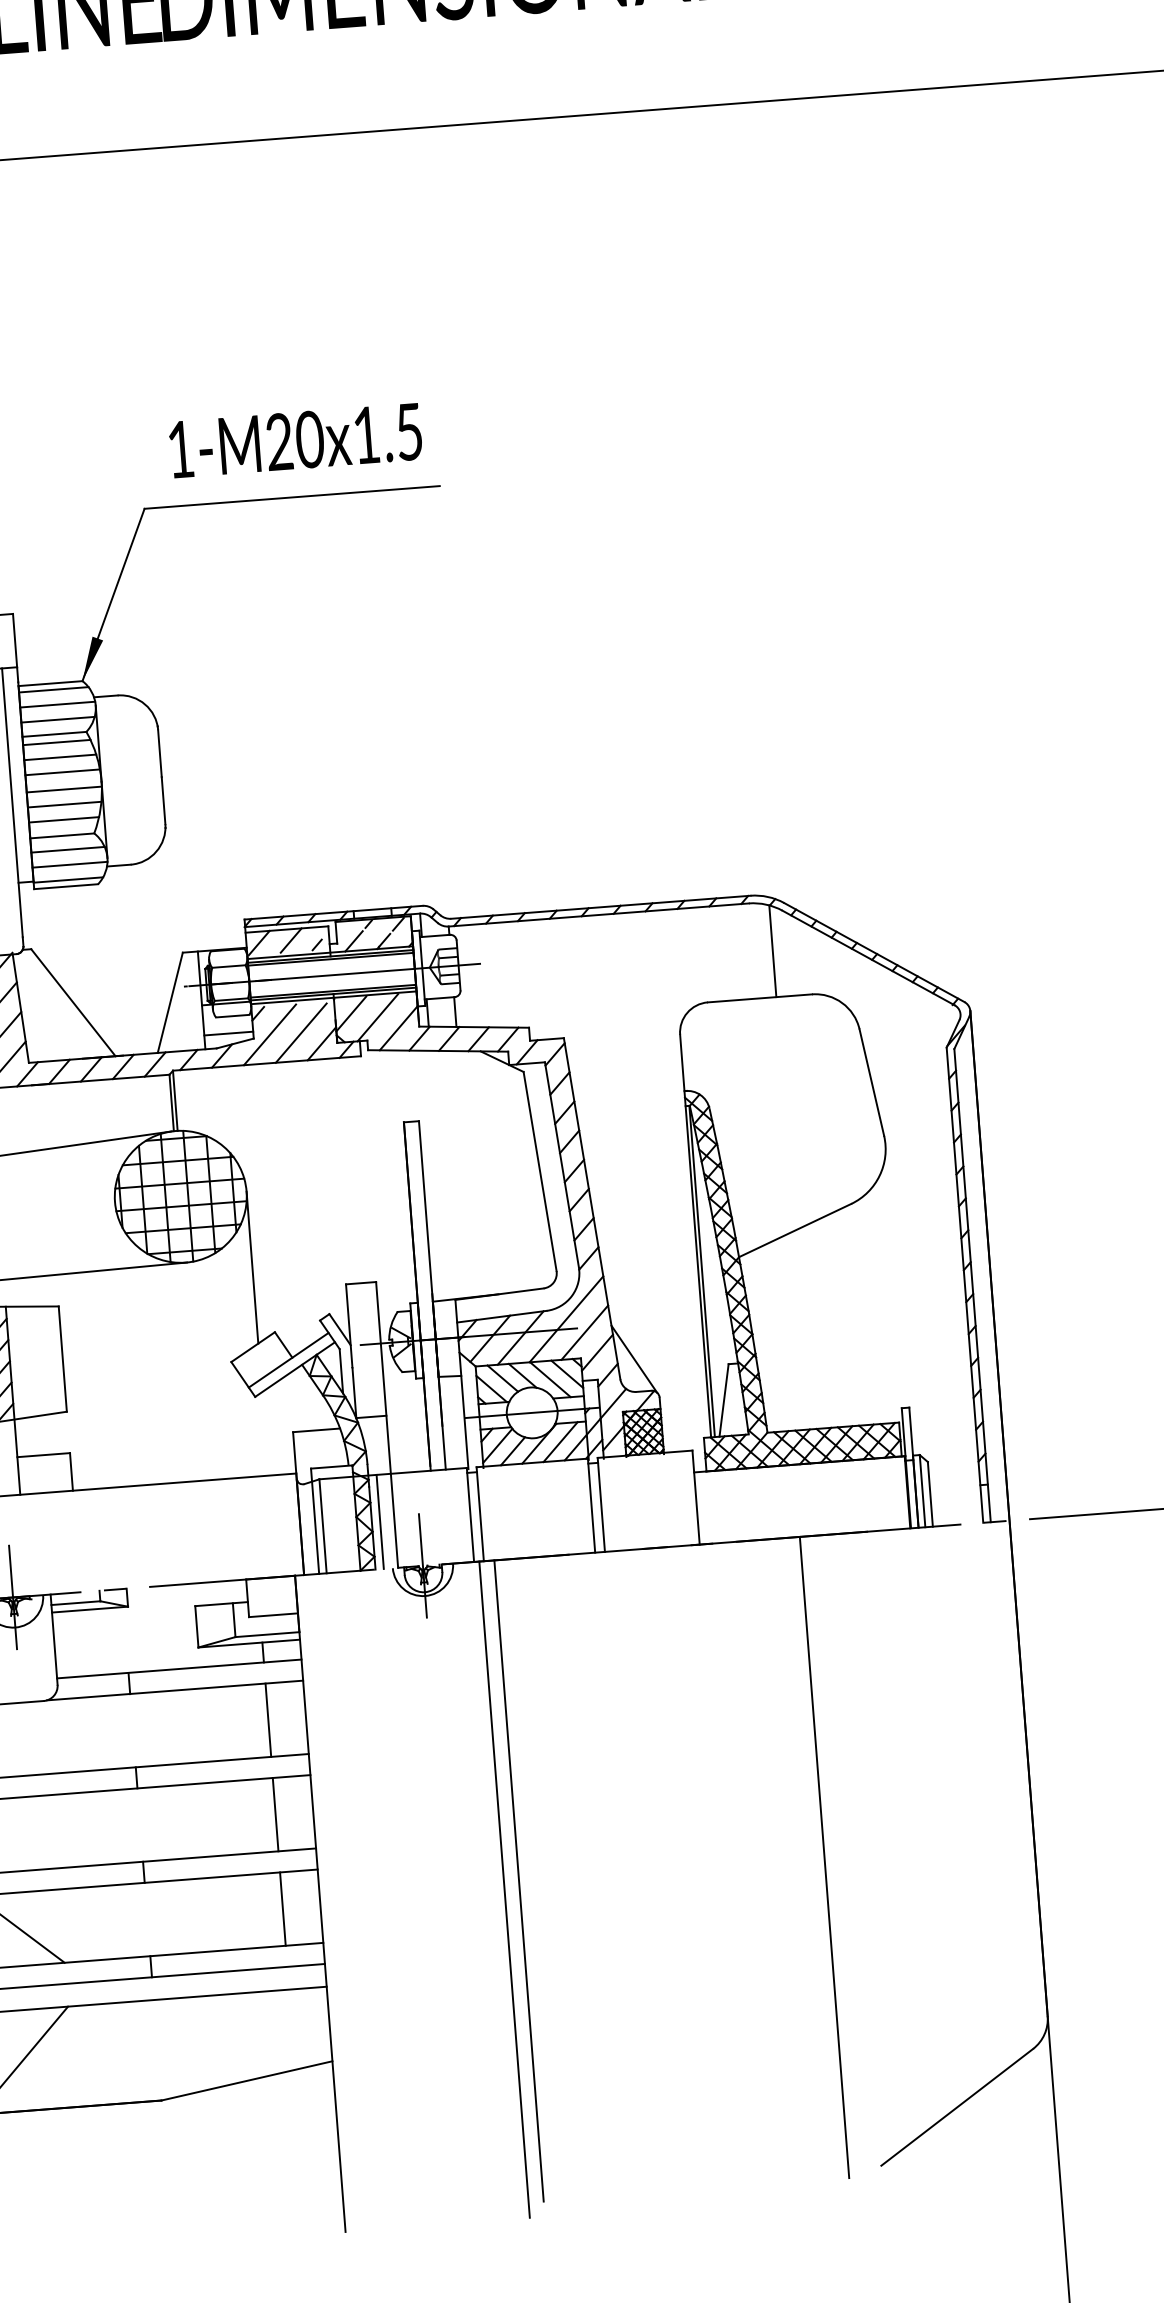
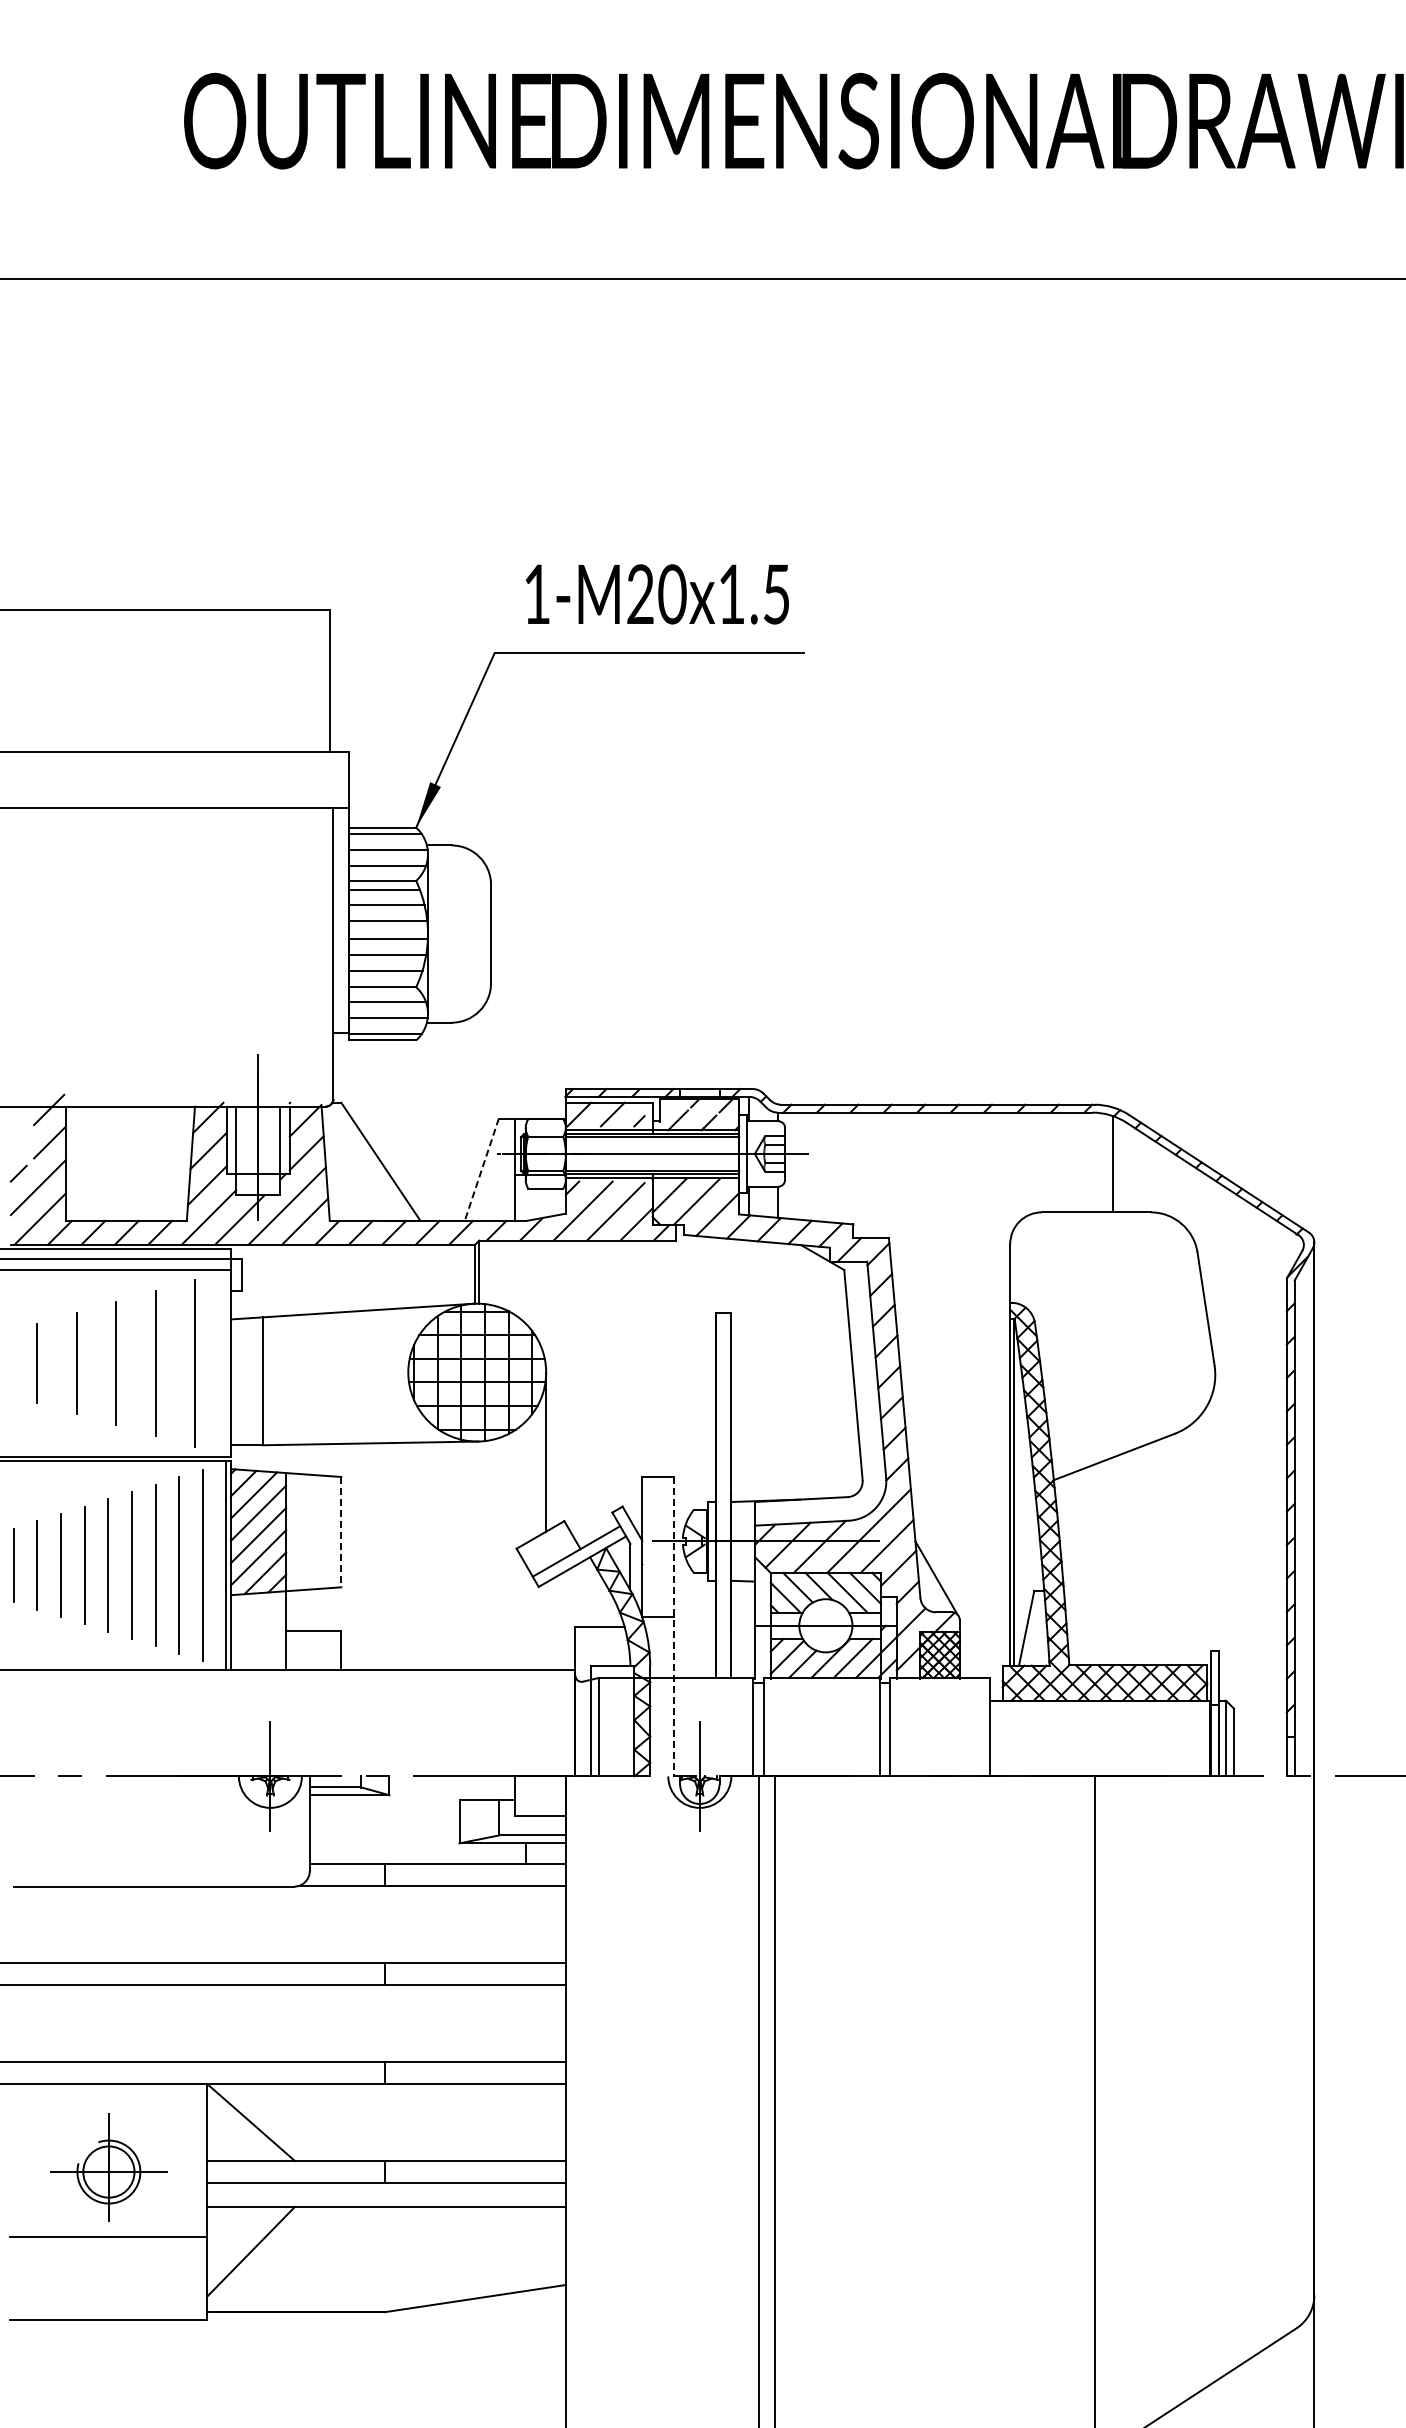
line: (169, 1002) -> (481, 1169), solid -> dashed
line: (228, 1033) -> (539, 1206), removed
line: (62, 1359) -> (341, 1532), solid -> dashed
line: (386, 1424) -> (673, 1626), solid -> dashed
line: (379, 1521) -> (658, 1726), removed
line: (268, 1720) -> (526, 1924), removed
line: (275, 1814) -> (526, 2023), removed
line: (282, 1909) -> (526, 2122), removed

